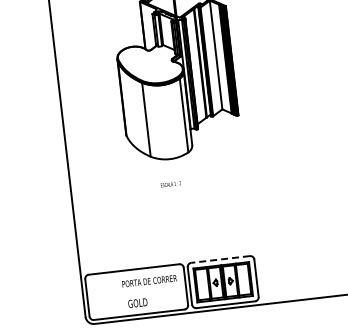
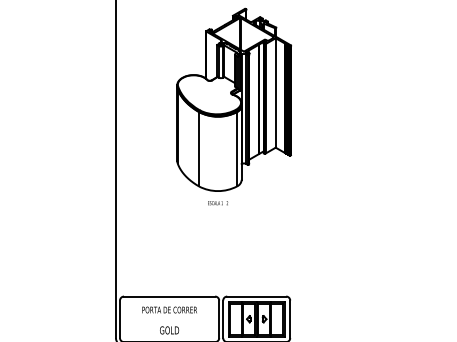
text: (170, 184) -> (217, 203), moved
line: (220, 259) -> (256, 296), dashed -> solid
text: (149, 280) -> (169, 309), moved

